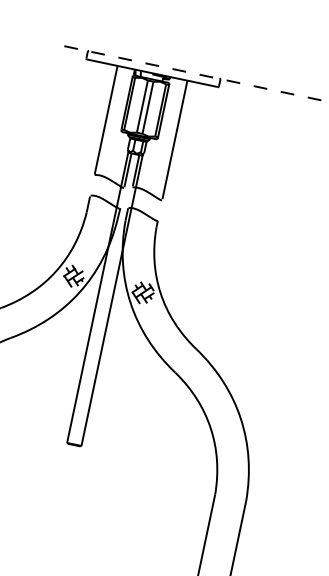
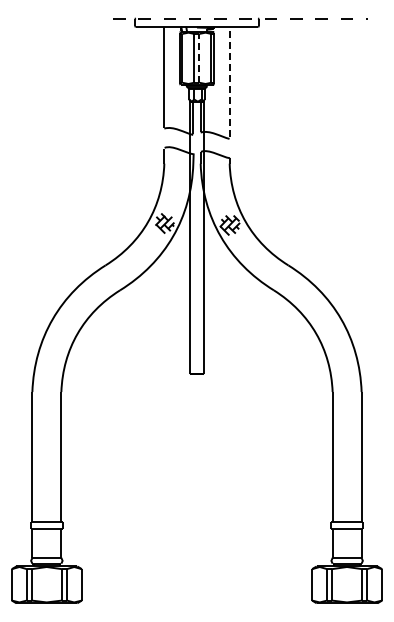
line: (148, 106) -> (199, 57), solid -> dashed
line: (174, 139) -> (229, 81), solid -> dashed

